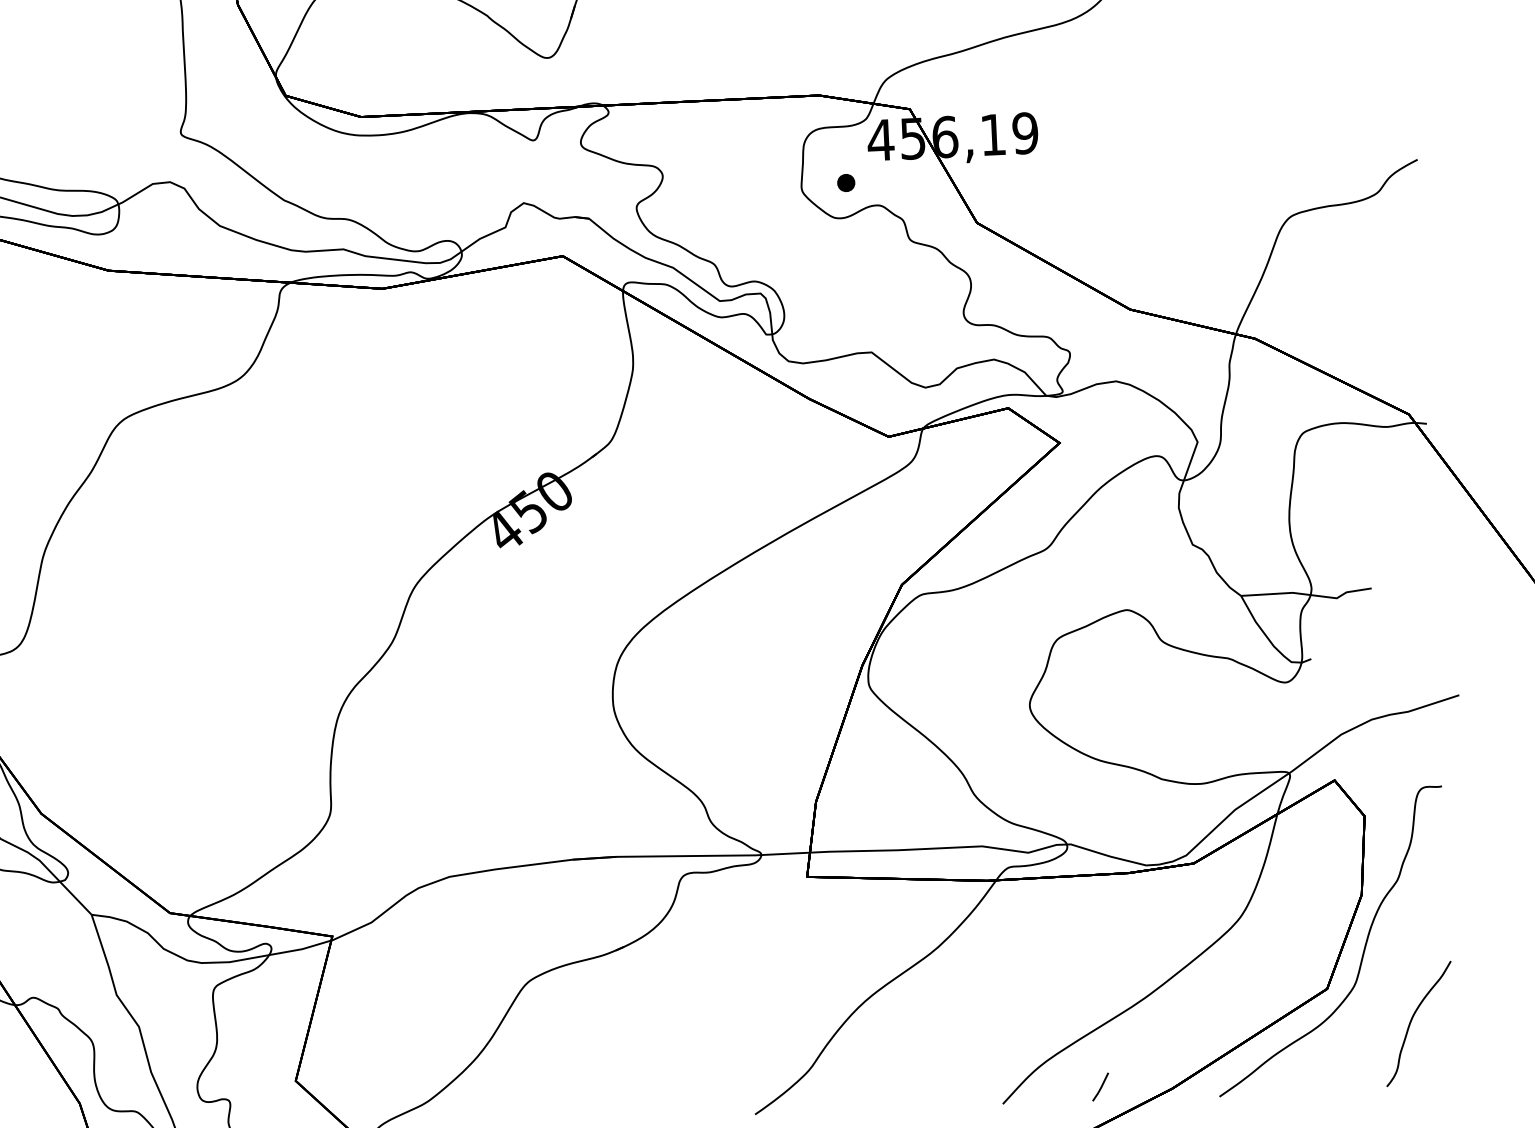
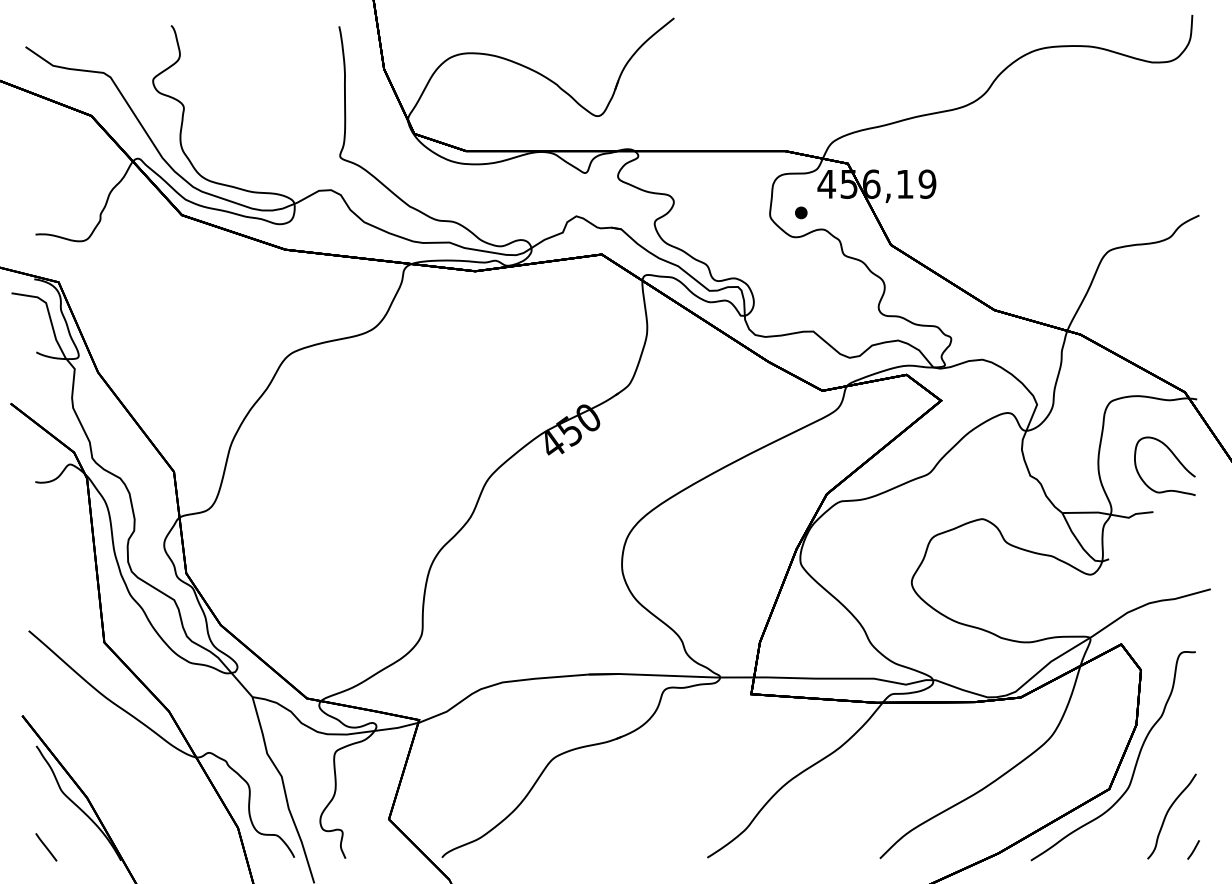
curve: (1399, 510) -> (1175, 458), added
line: (1100, 1086) -> (1193, 849), moved

